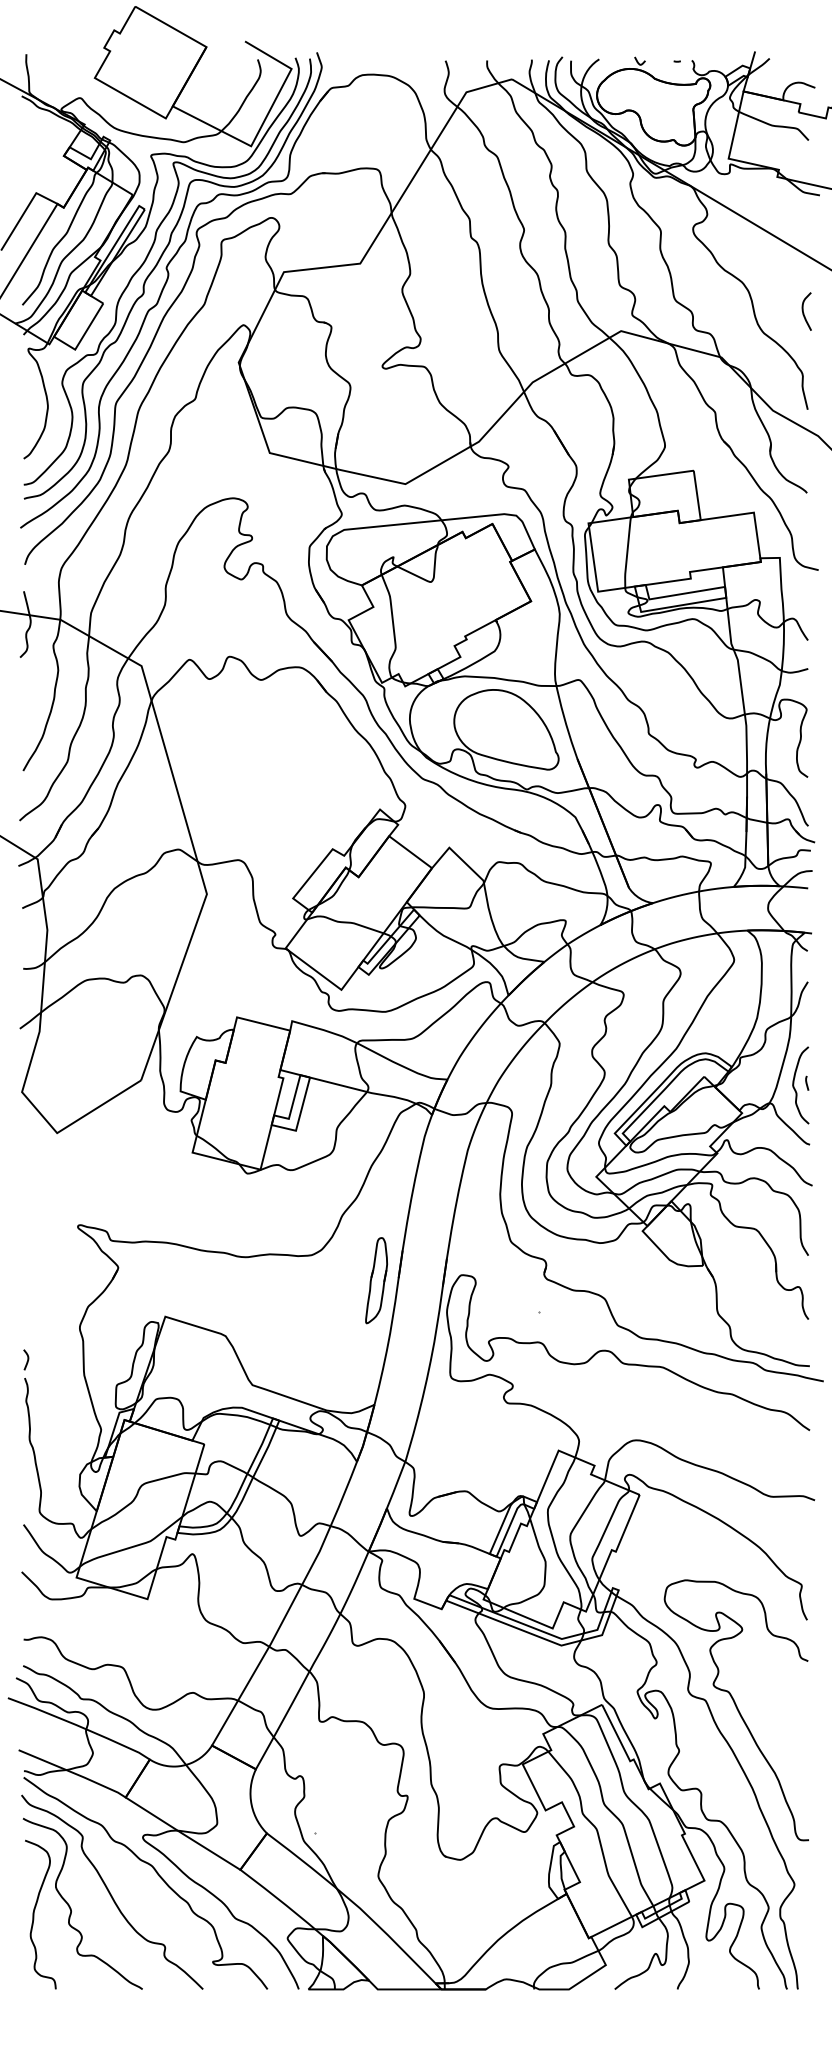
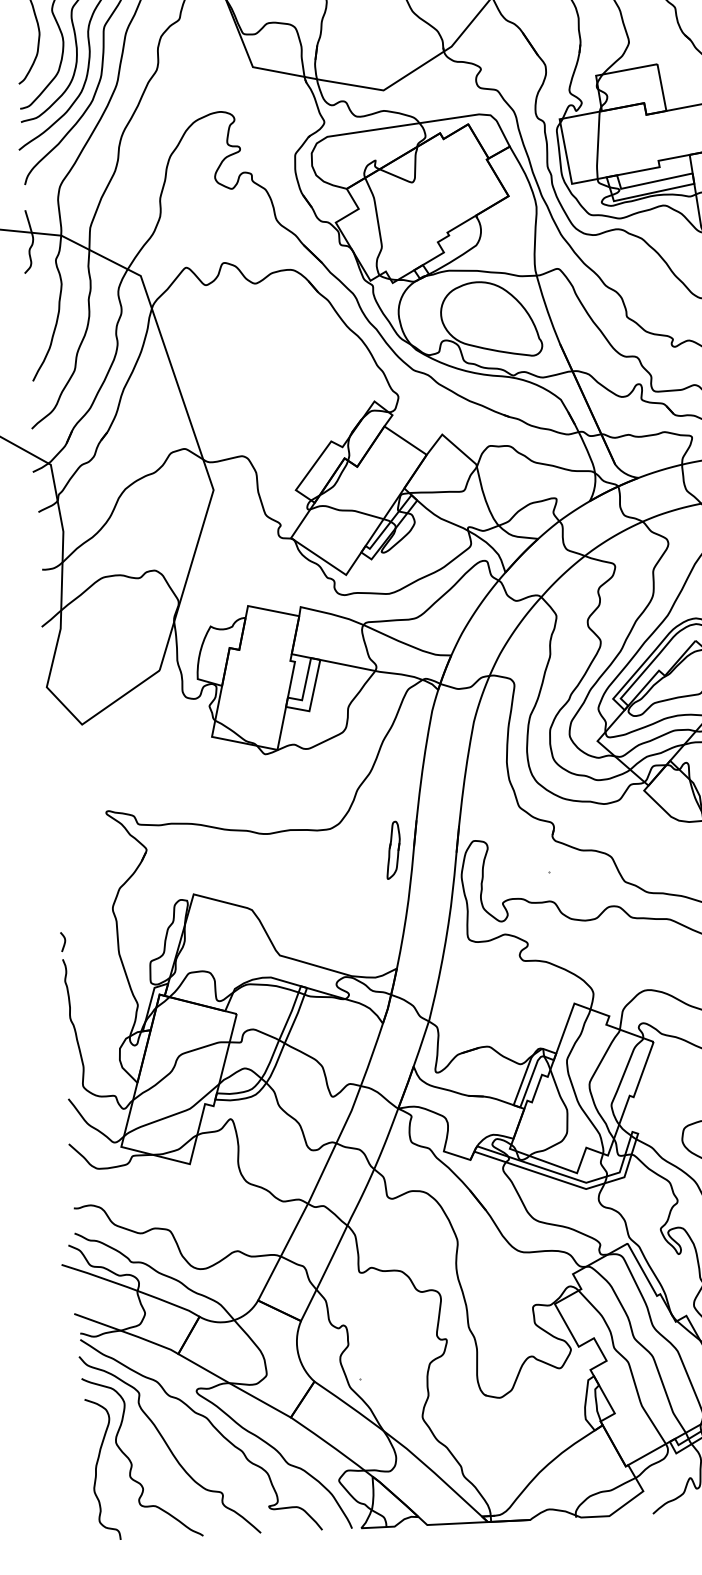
part: (376, 1280) -> (393, 850), size x0.7

